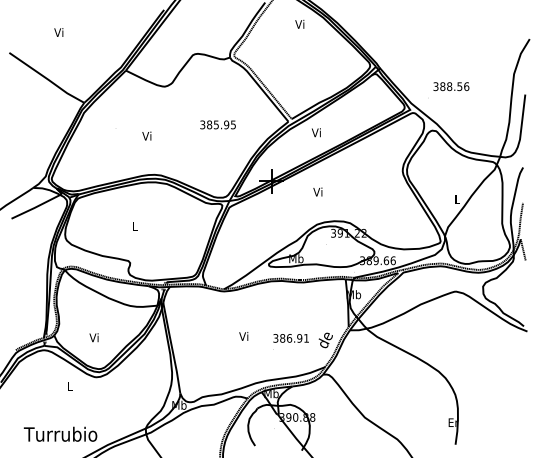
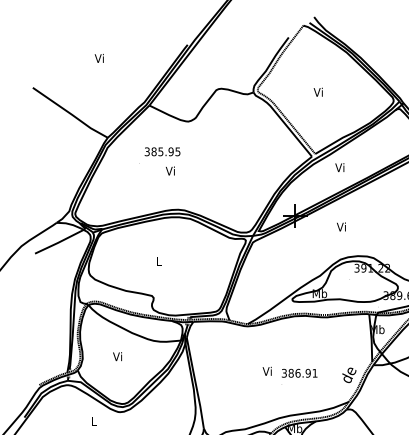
text: (299, 24) -> (318, 92), moved
text: (58, 32) -> (99, 58), moved
text: (217, 124) -> (162, 151), moved
text: (93, 337) -> (117, 356), moved
text: (290, 341) -> (299, 376), moved

